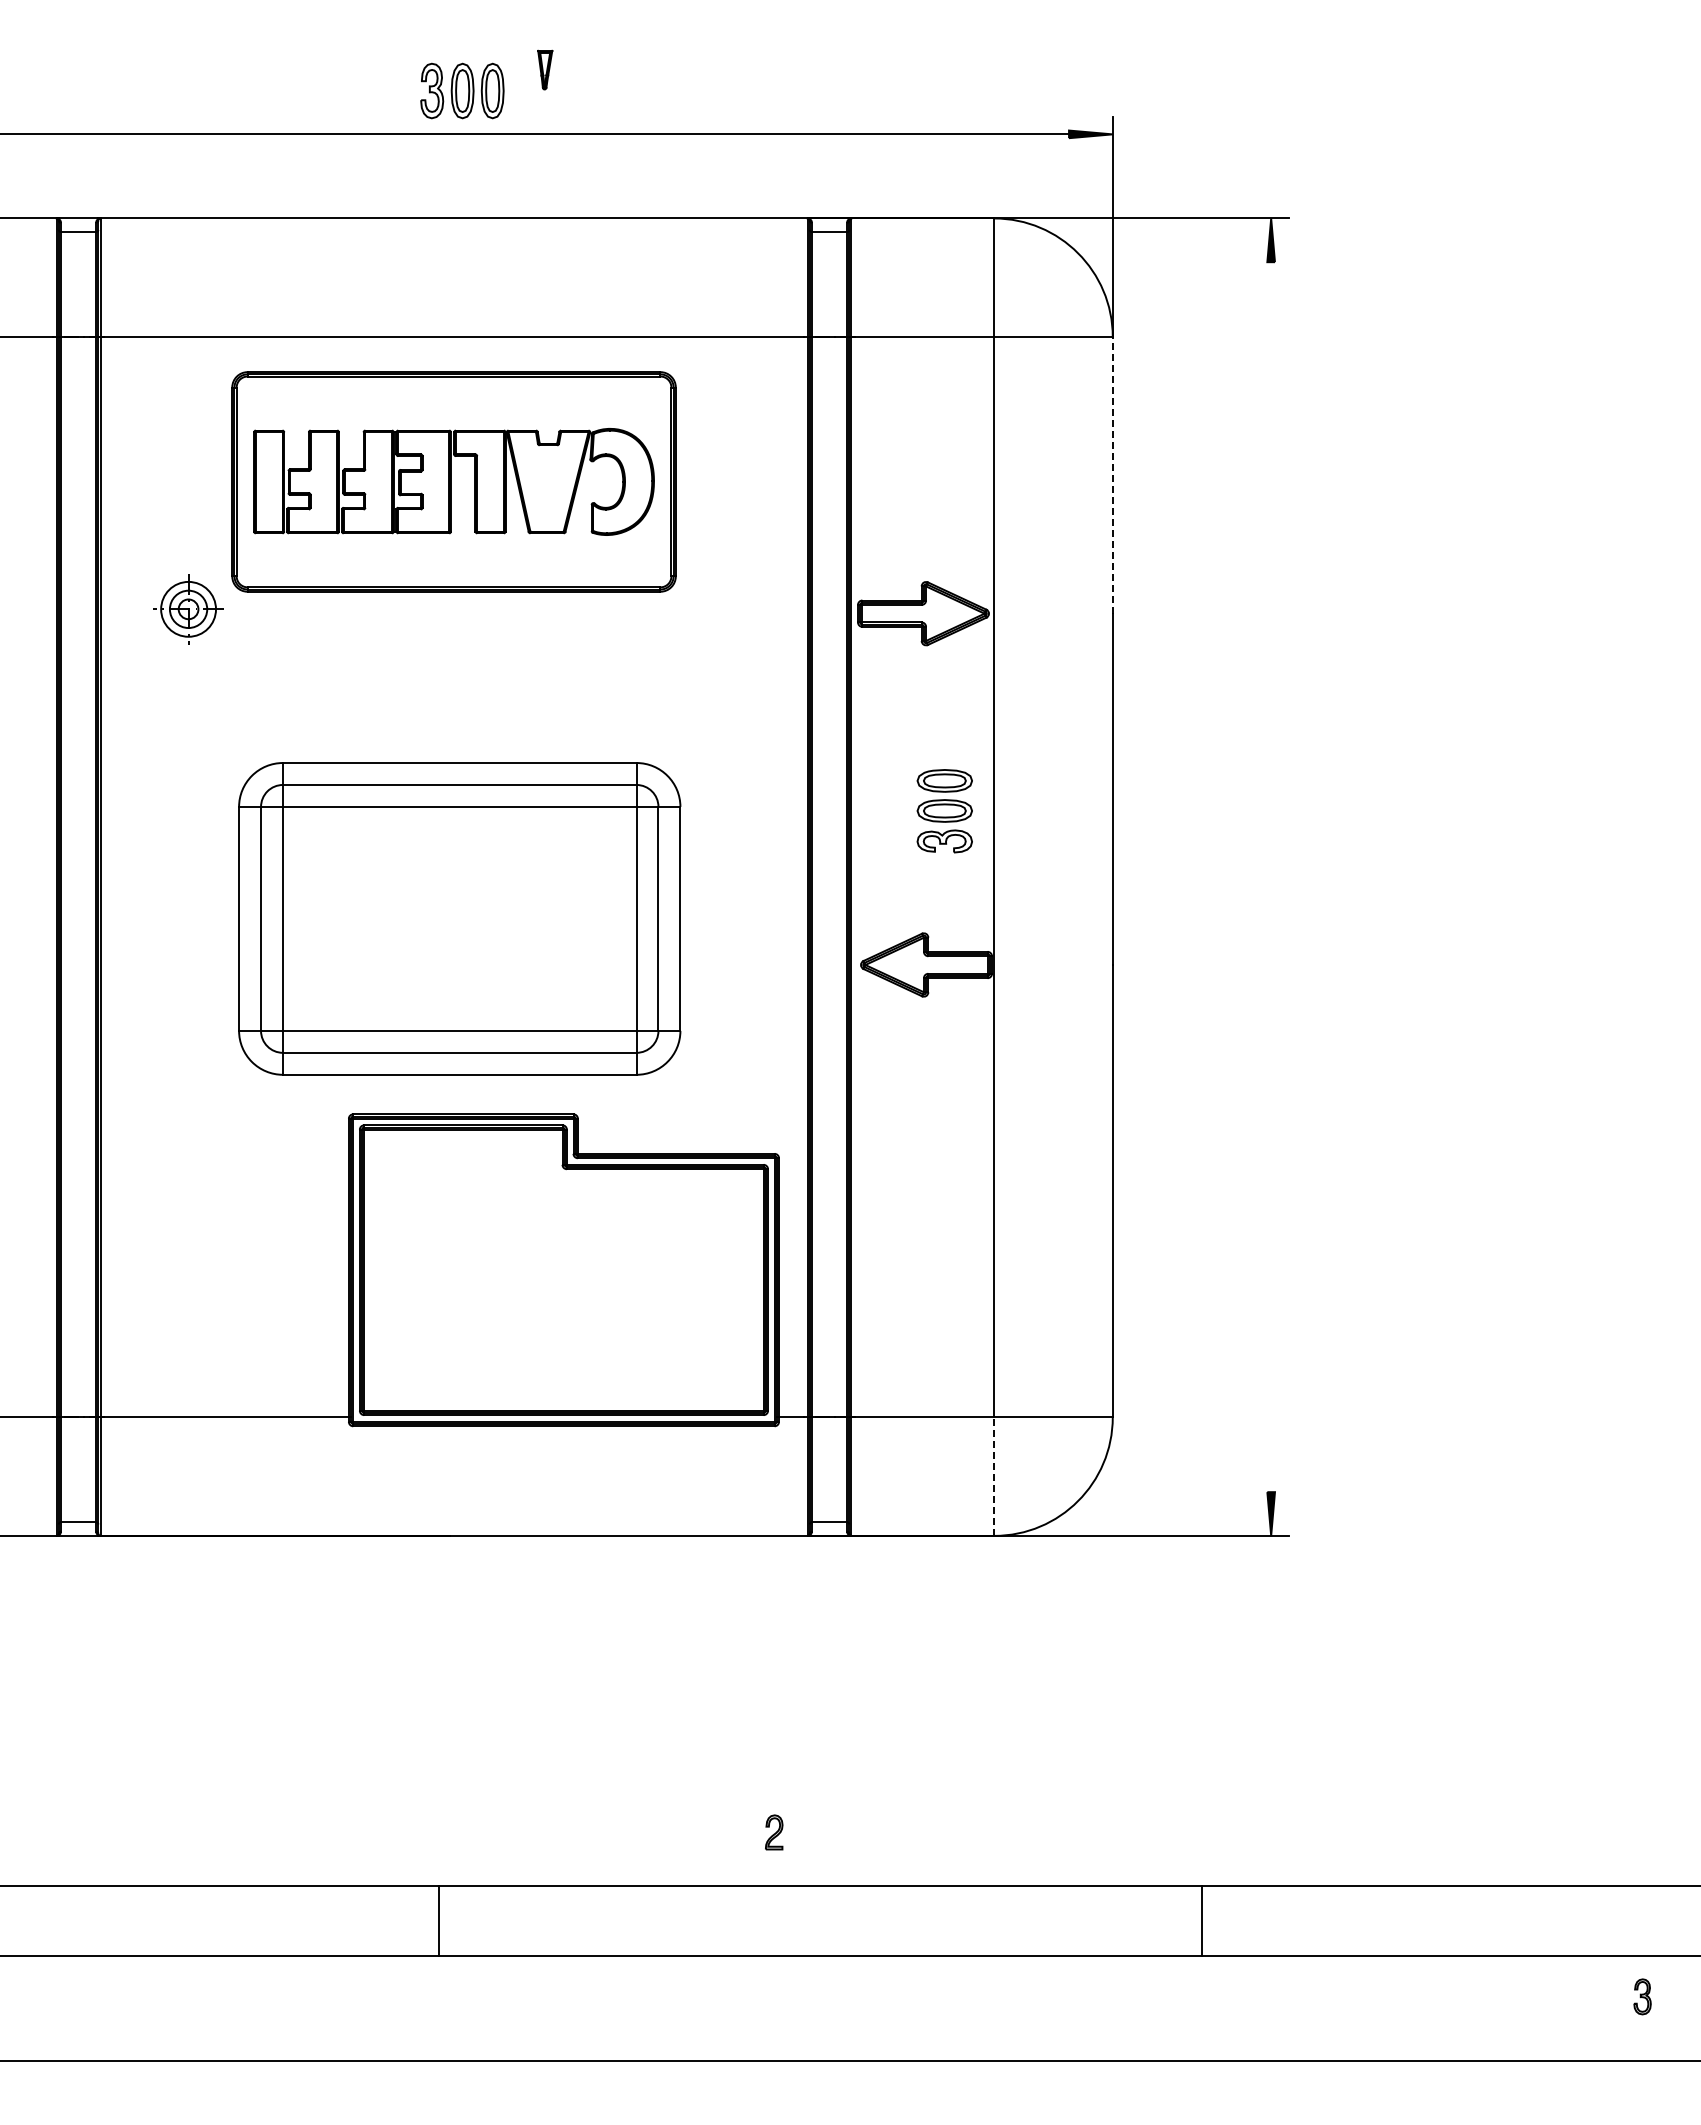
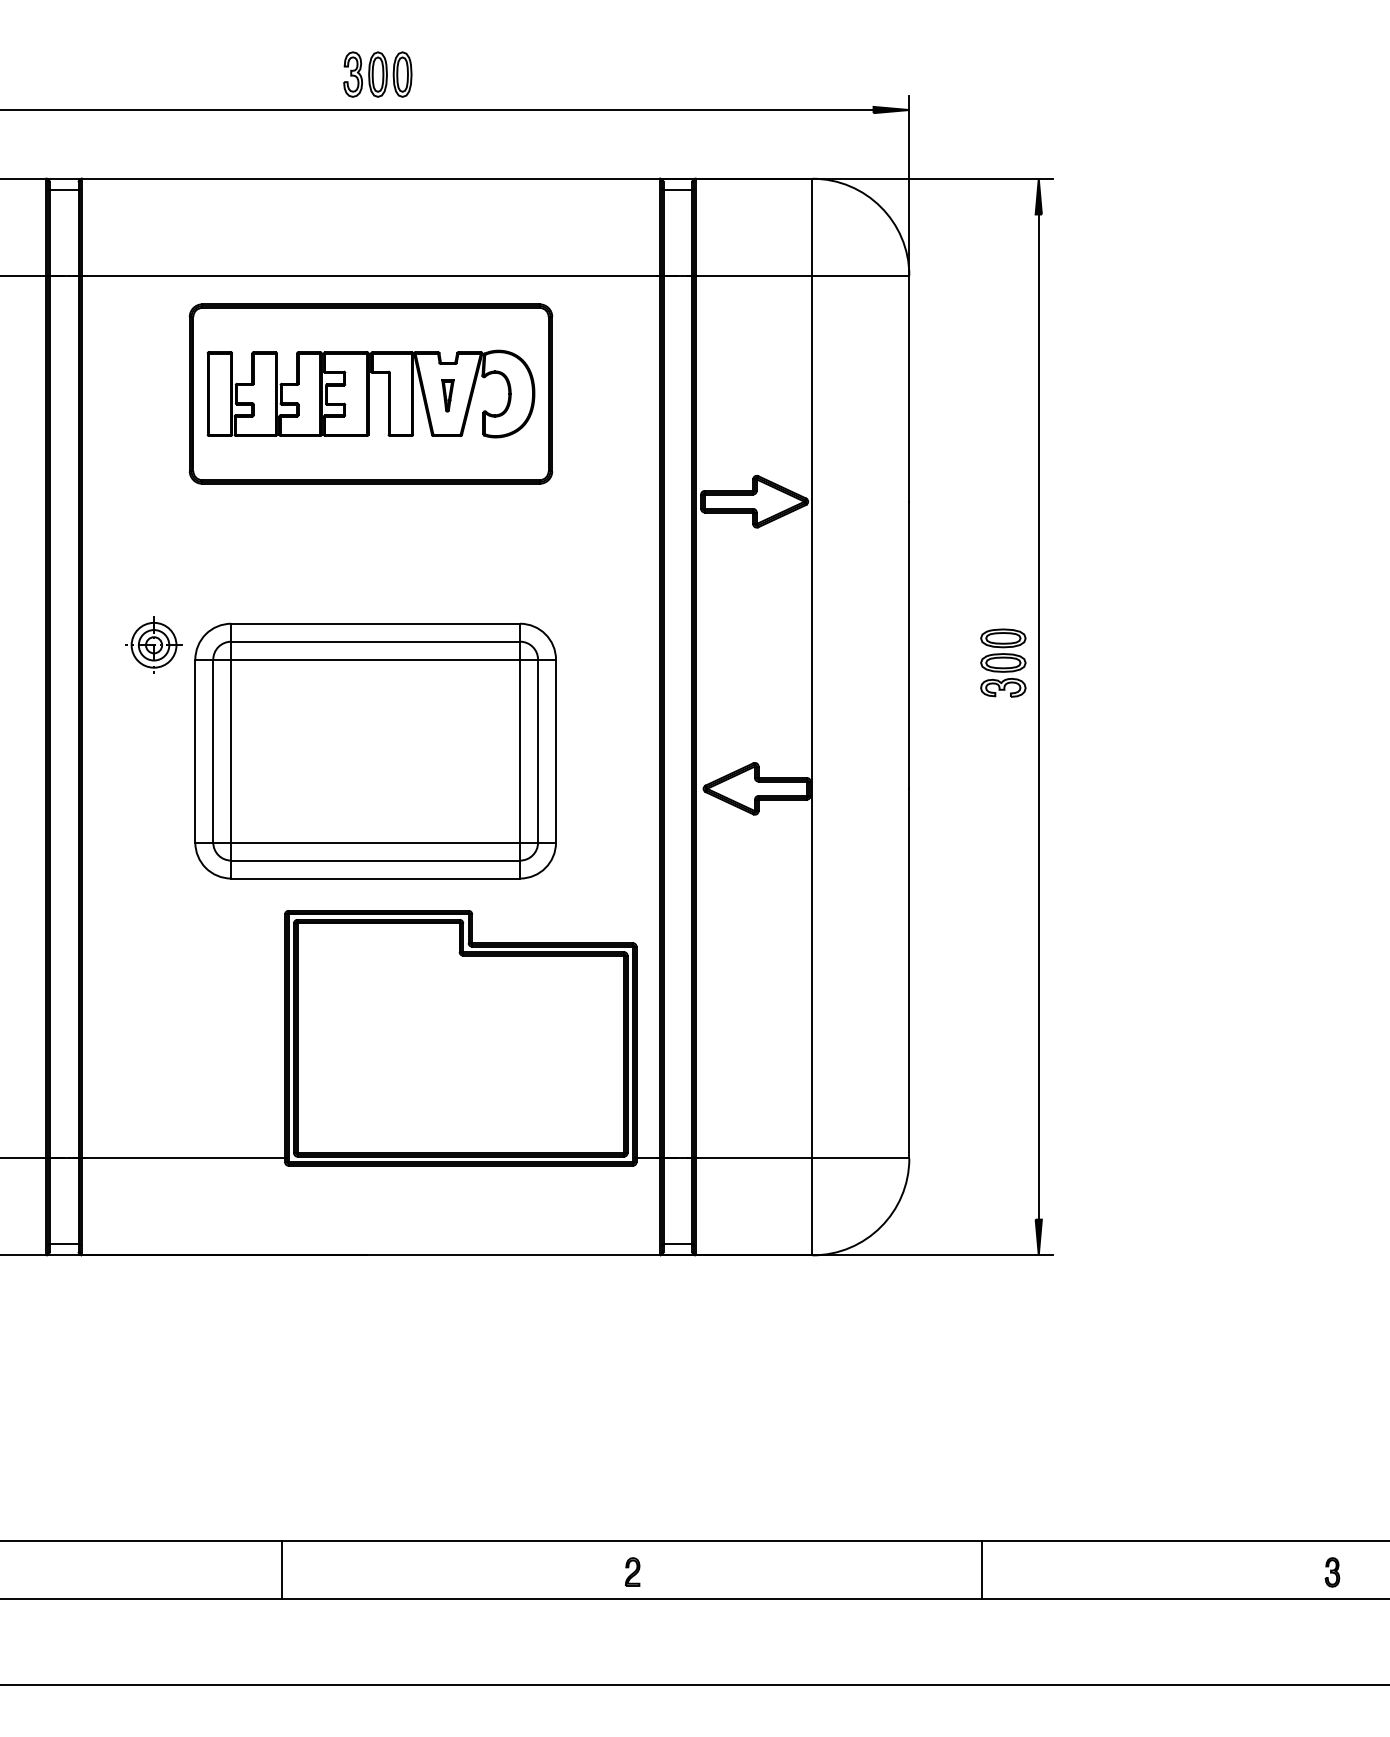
part: (545, 69) -> (448, 395), moved
line: (1112, 474) -> (909, 387), dashed -> solid
part: (188, 609) -> (154, 645), moved
part: (944, 811) -> (1003, 663), moved
line: (1271, 877) -> (1039, 717), added
line: (994, 1476) -> (812, 1206), dashed -> solid
part: (774, 1832) -> (632, 1572), moved
line: (438, 1920) -> (282, 1569), moved
part: (1642, 1996) -> (1332, 1572), moved

